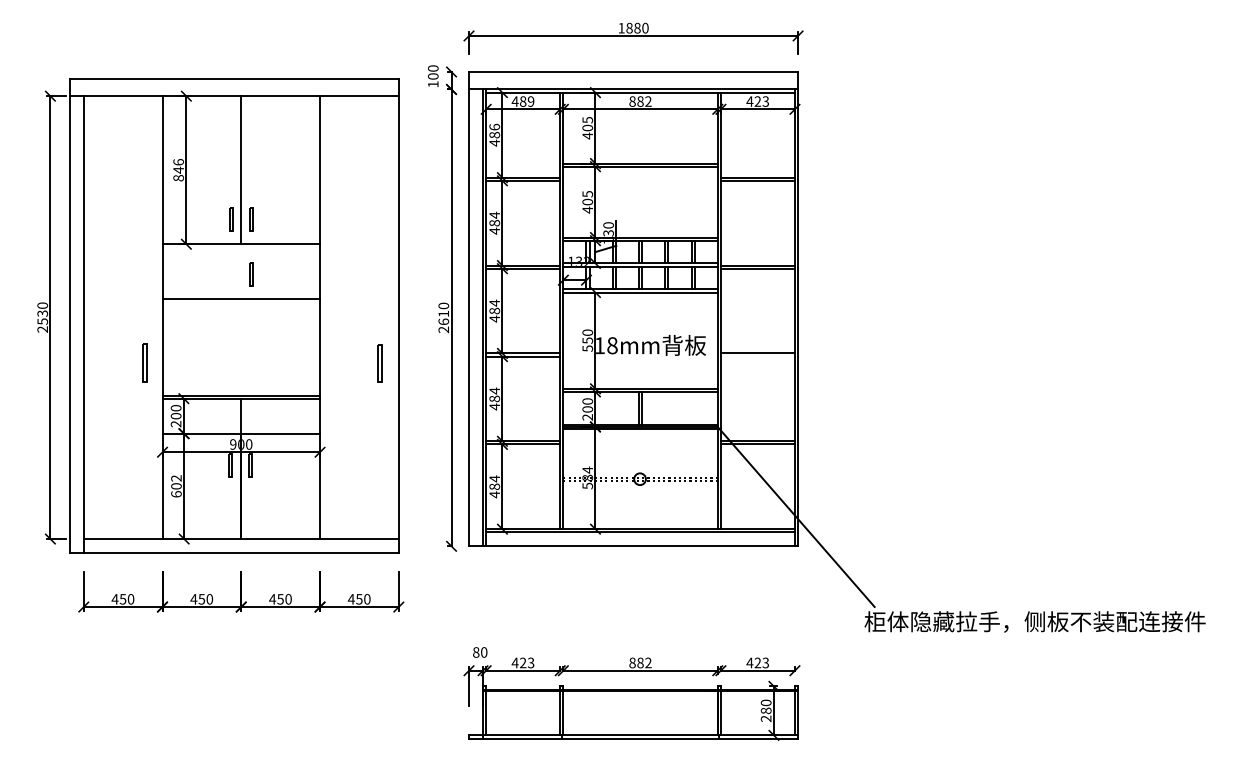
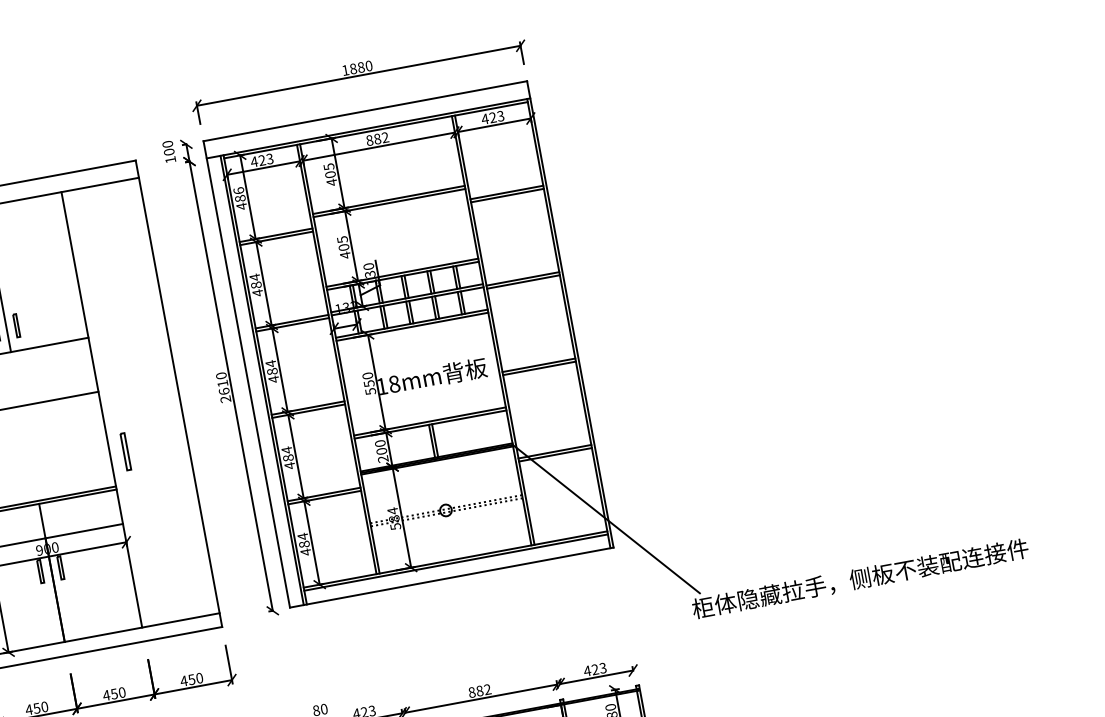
text: (526, 101) -> (265, 159), 489 -> 423
line: (250, 274) -> (25, 380), removed
line: (757, 356) -> (539, 368), added
part: (379, 363) -> (125, 452), moved

